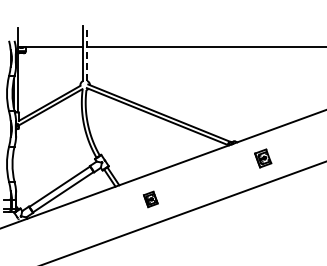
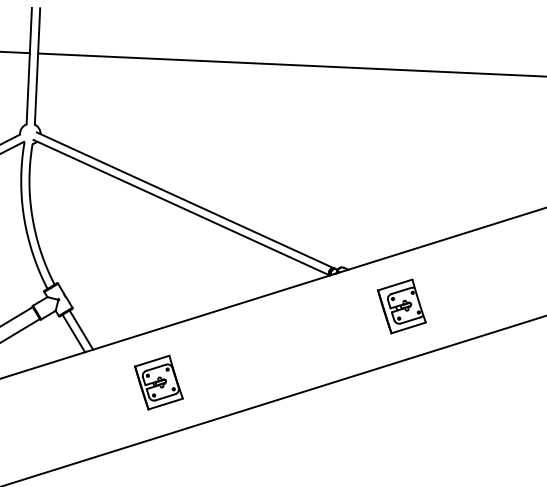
line: (87, 53) -> (38, 66), dashed -> solid
part: (262, 158) -> (400, 306), size x1.43
part: (150, 199) -> (158, 382), size x1.67

